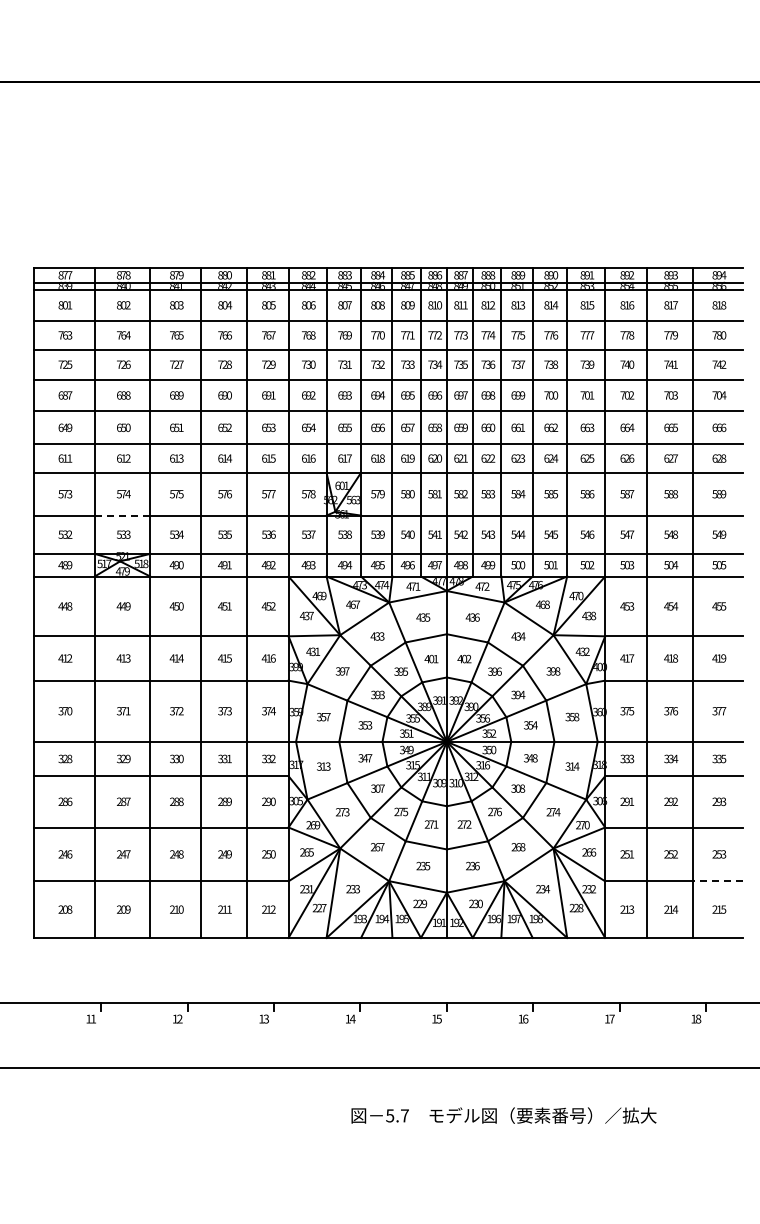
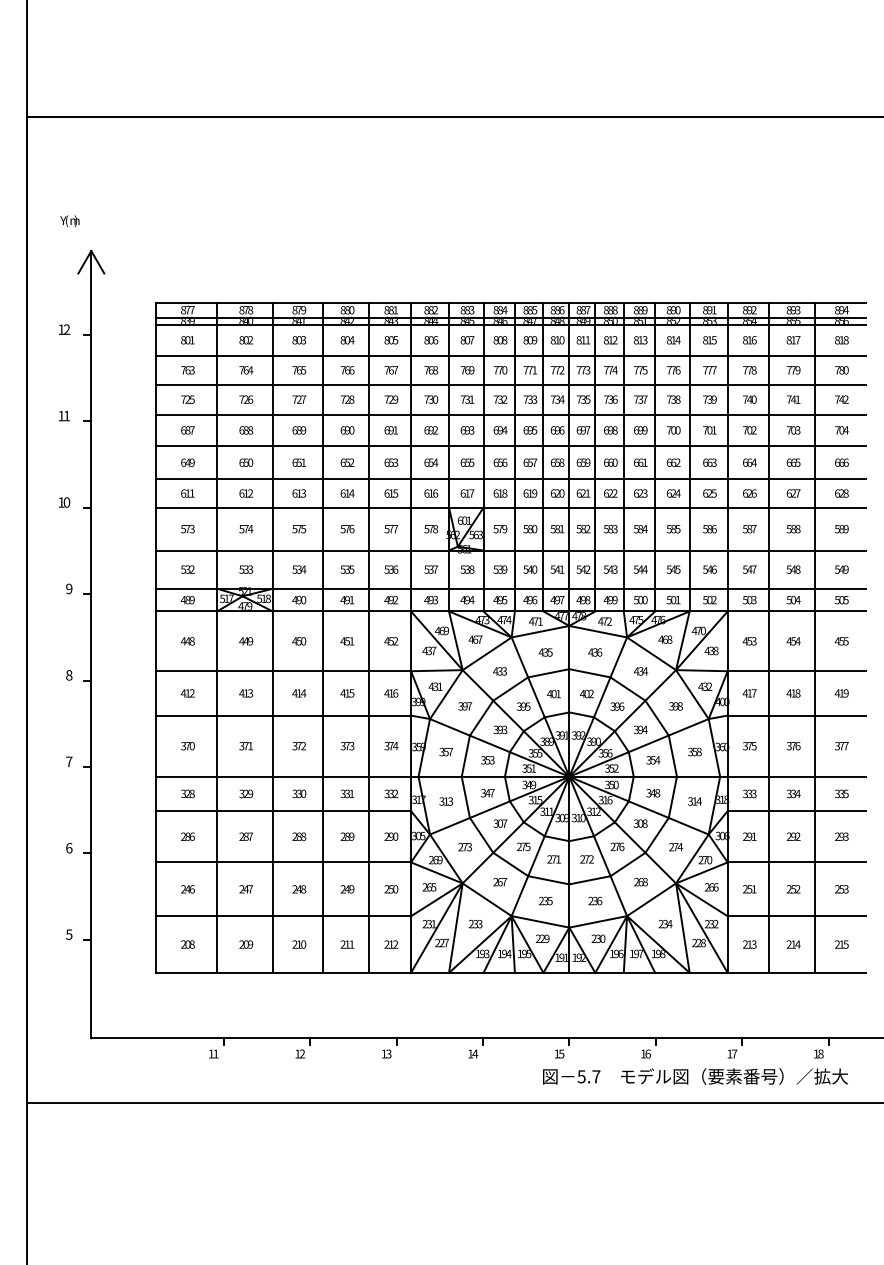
line: (123, 515) -> (245, 550), dashed -> solid
line: (718, 881) -> (840, 916), dashed -> solid
text: (504, 1115) -> (695, 1076), moved

